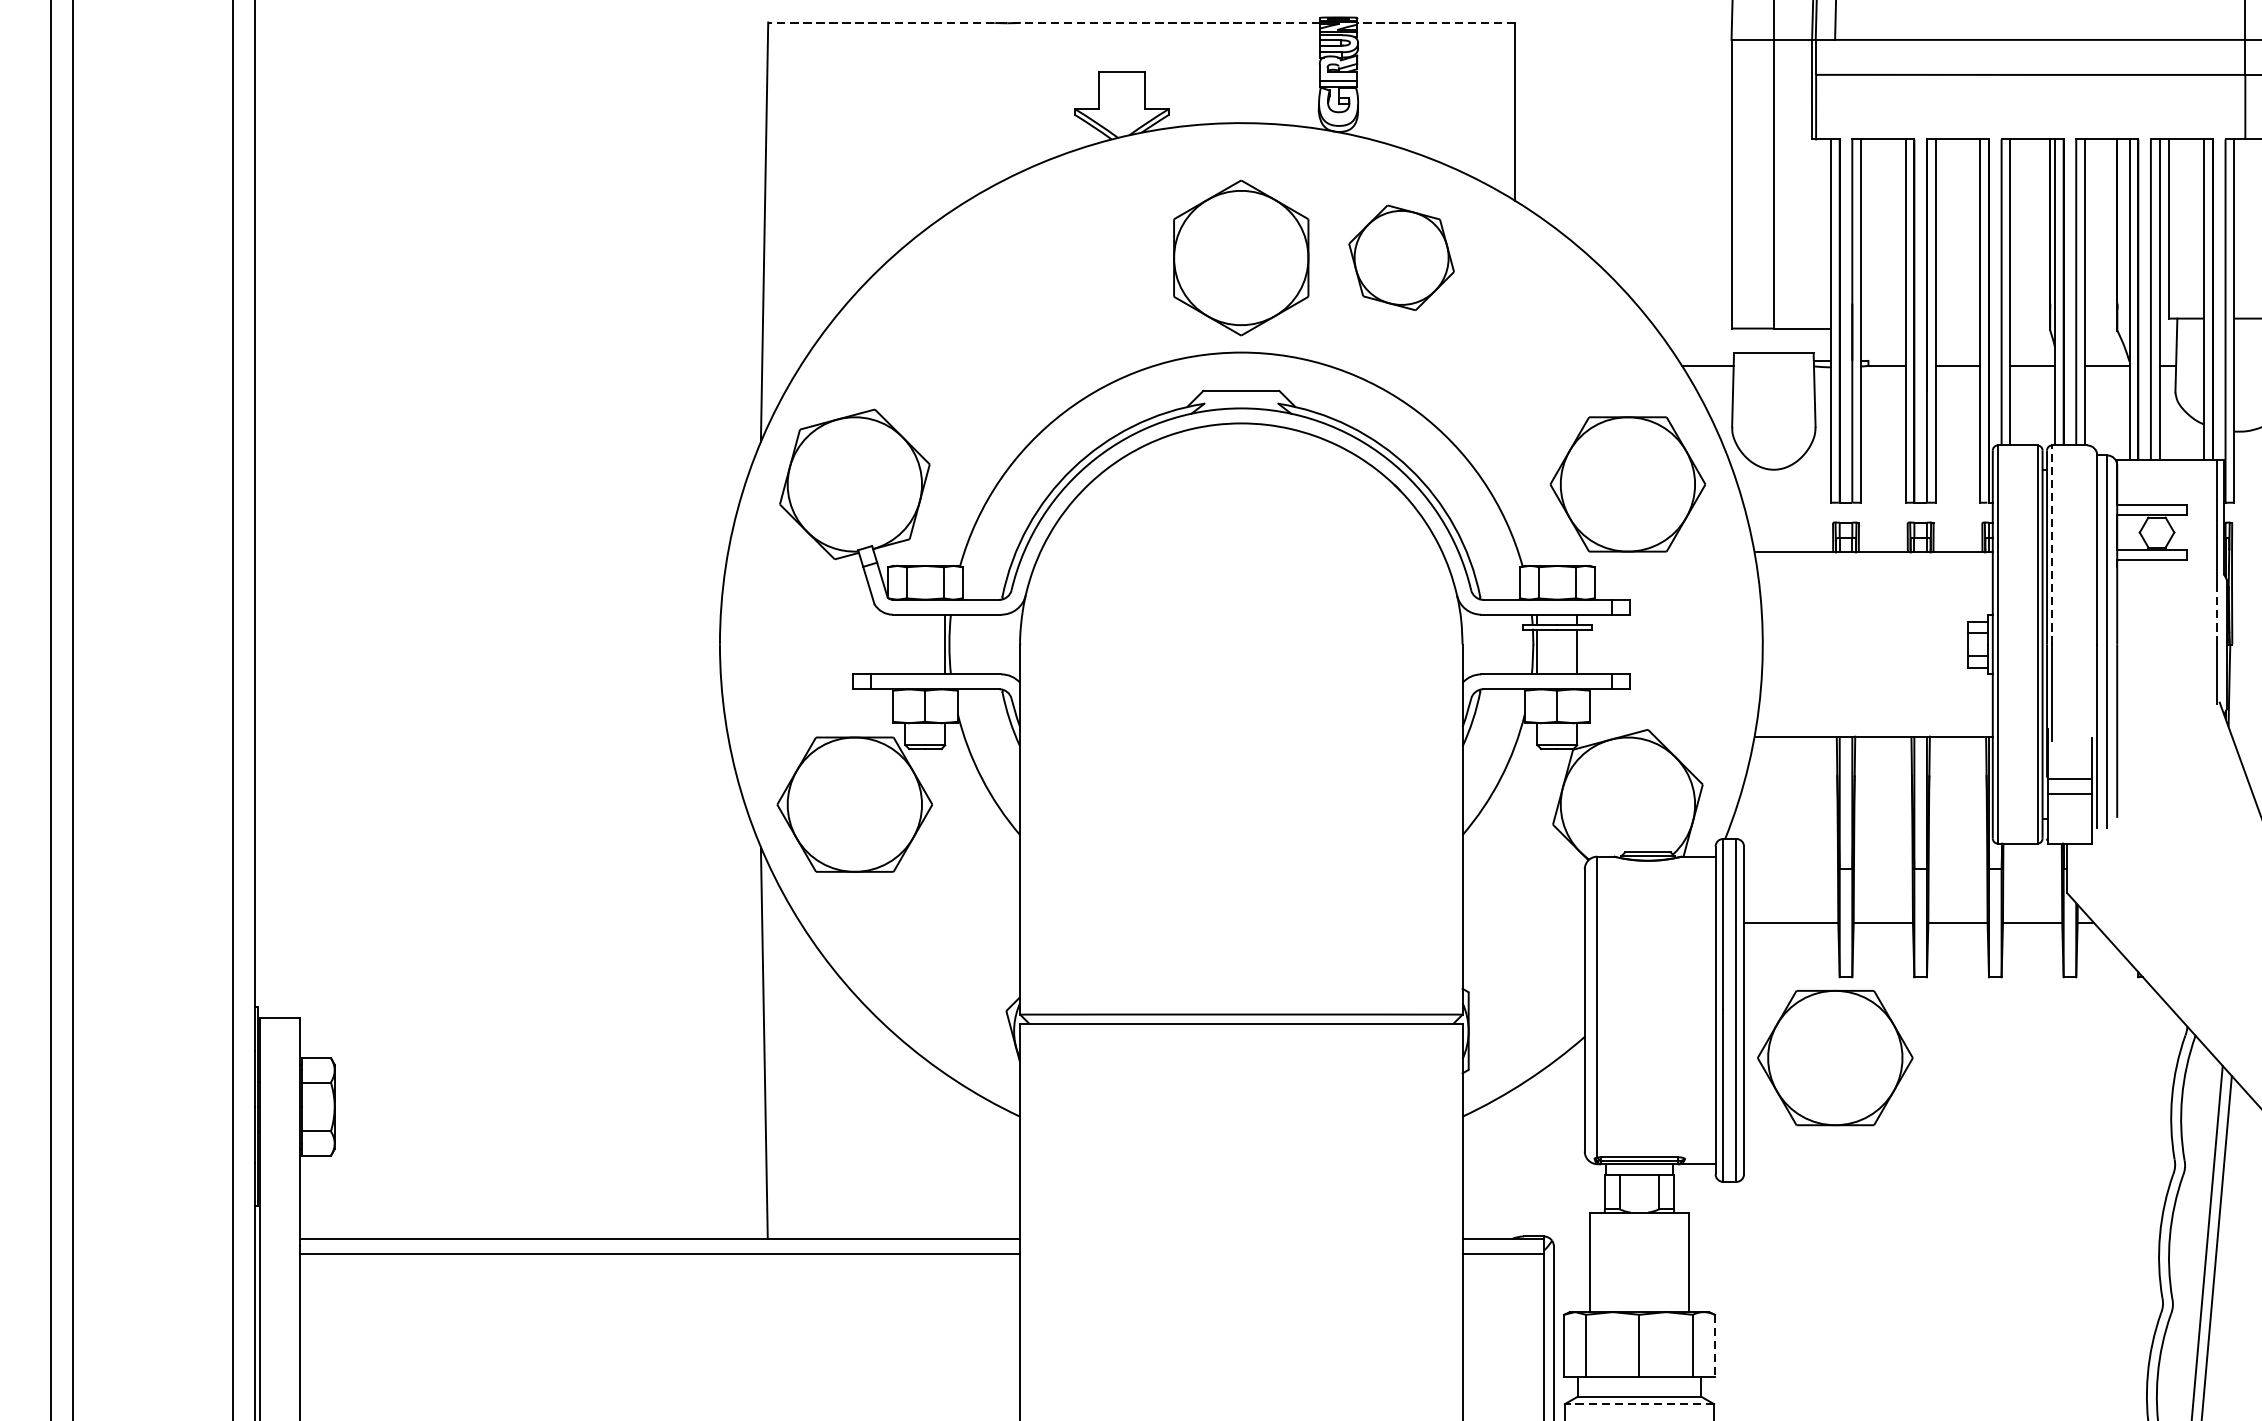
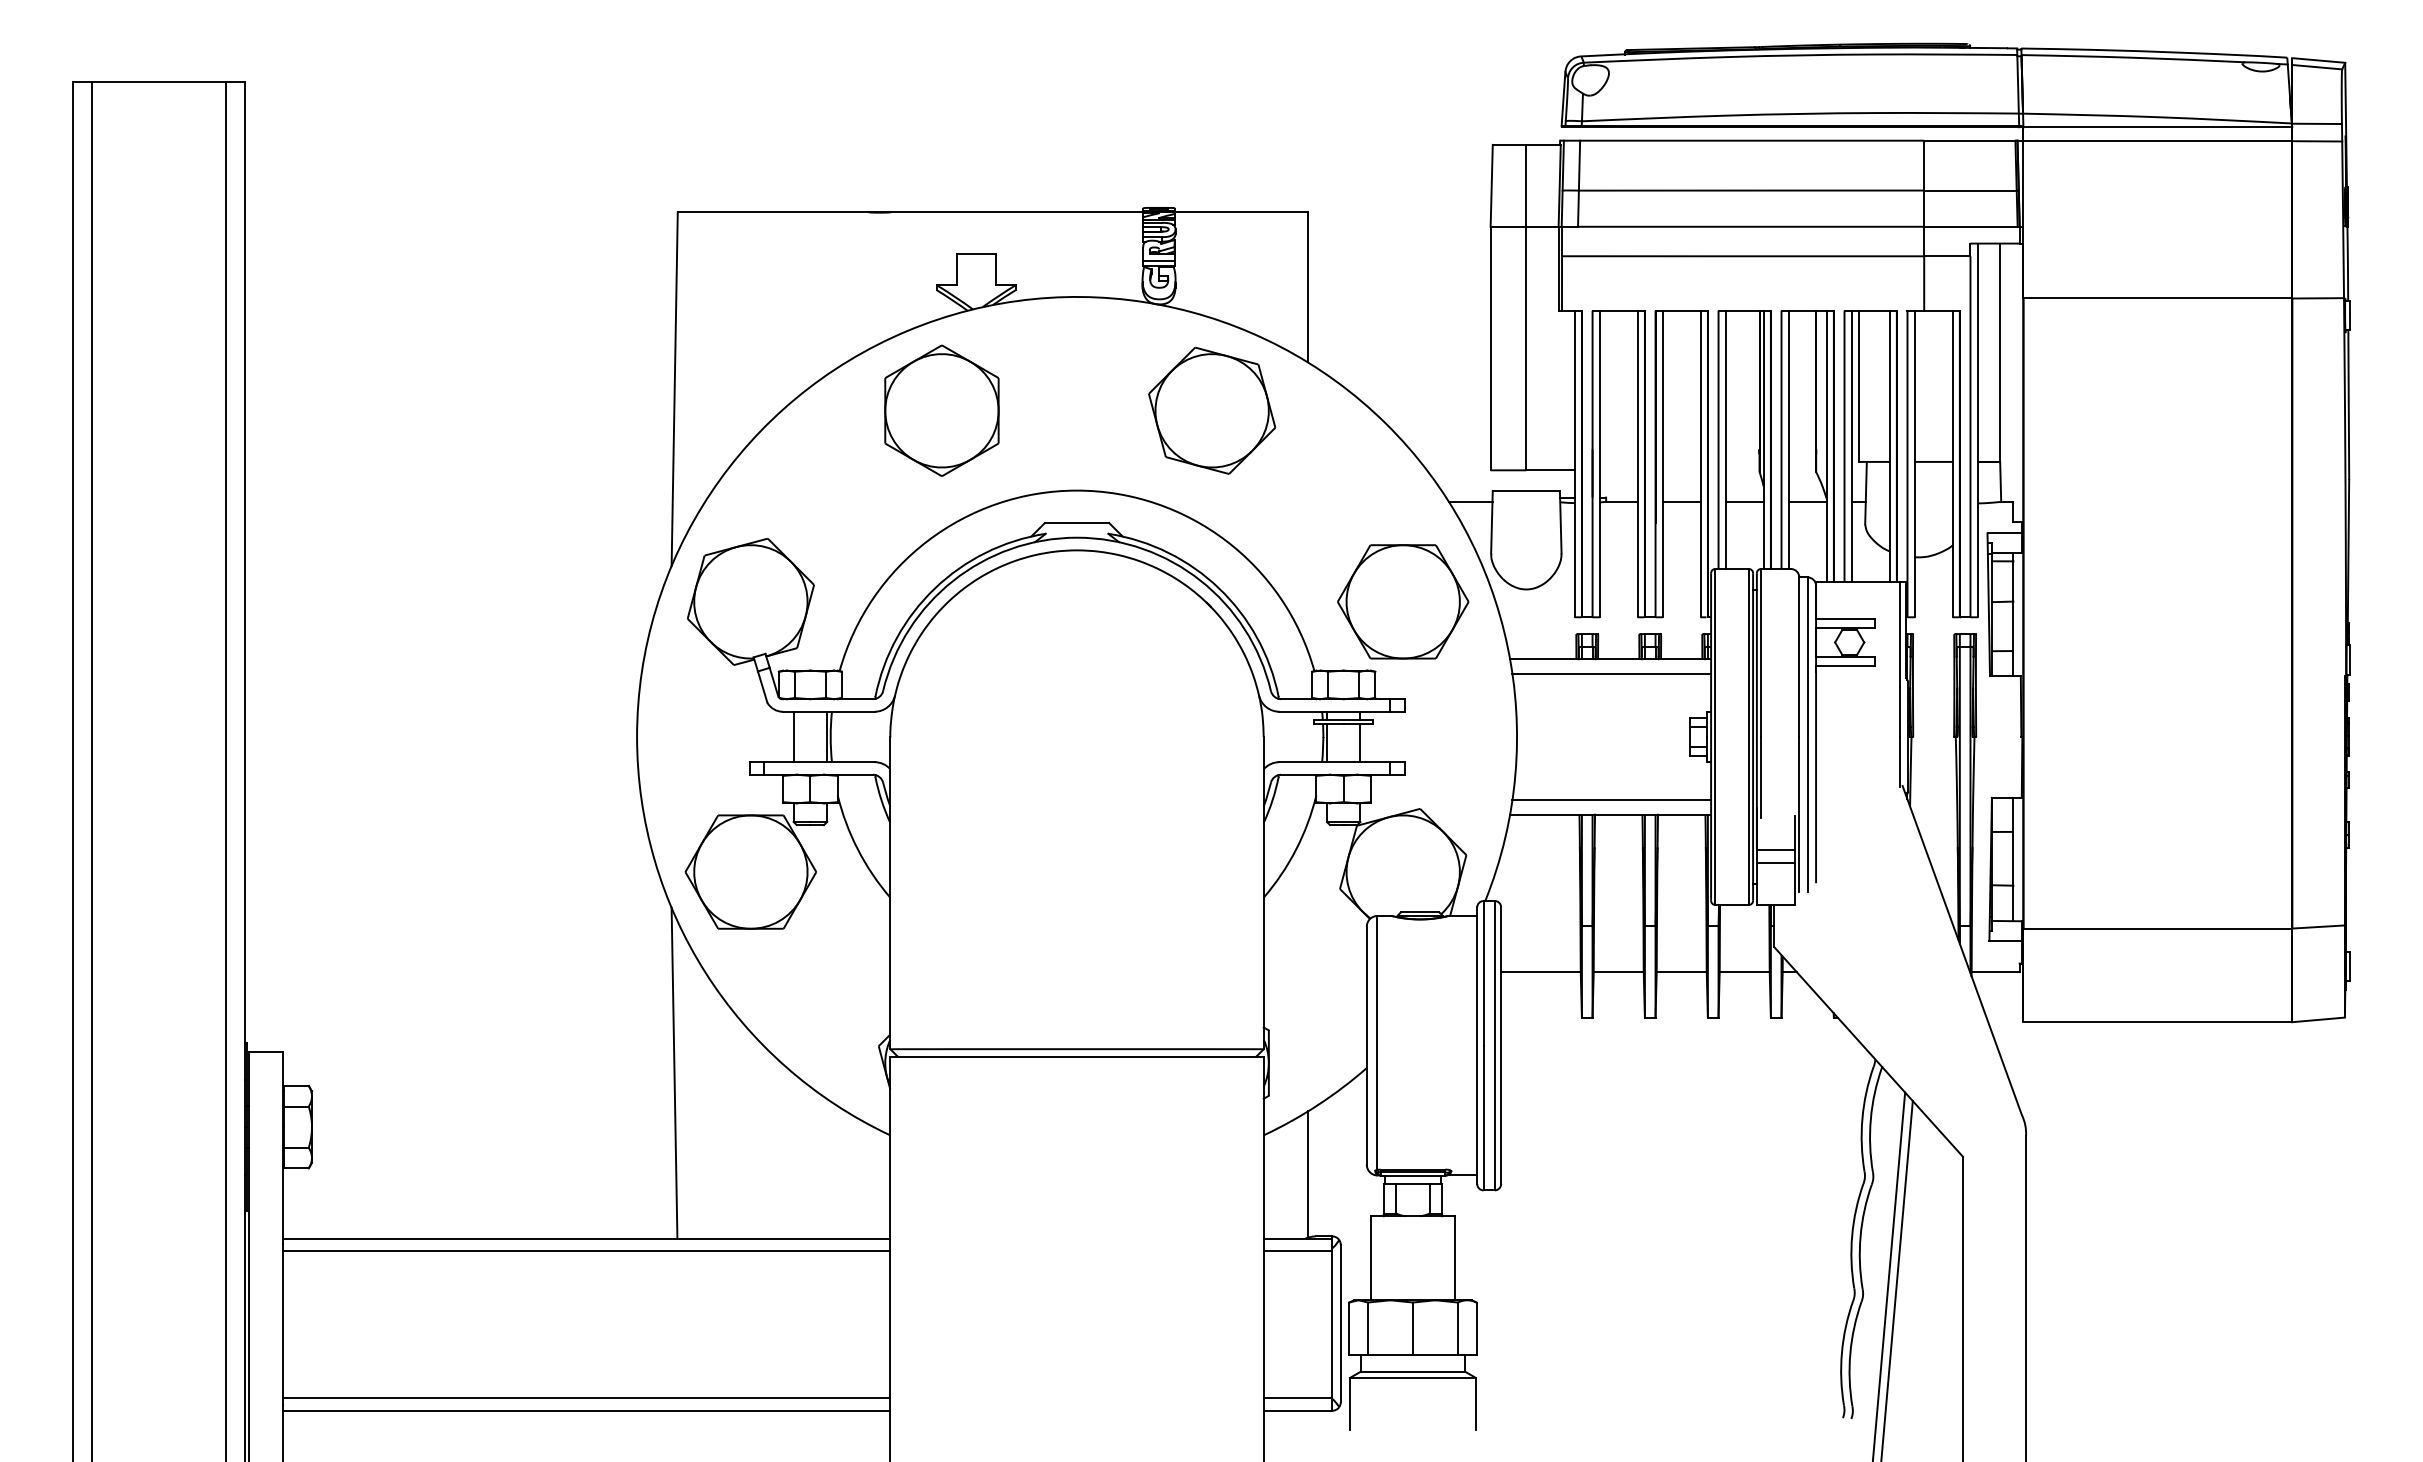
line: (1044, 22) -> (910, 212), dashed -> solid
line: (1436, 22) -> (1241, 212), dashed -> solid
part: (1240, 257) -> (941, 410), moved
part: (1401, 257) -> (1212, 410), size x1.43
line: (2052, 544) -> (1761, 652), dashed -> solid
line: (1874, 569) -> (1611, 673), added
line: (2217, 614) -> (1900, 711), dashed -> solid
line: (905, 643) -> (793, 736), added
line: (1874, 718) -> (1611, 799), added
part: (1835, 1057) -> (1578, 1085), removed
line: (1514, 1163) -> (1307, 1174), added
line: (1714, 1346) -> (1476, 1329), dashed -> solid
line: (1638, 1403) -> (1412, 1377), dashed -> solid

